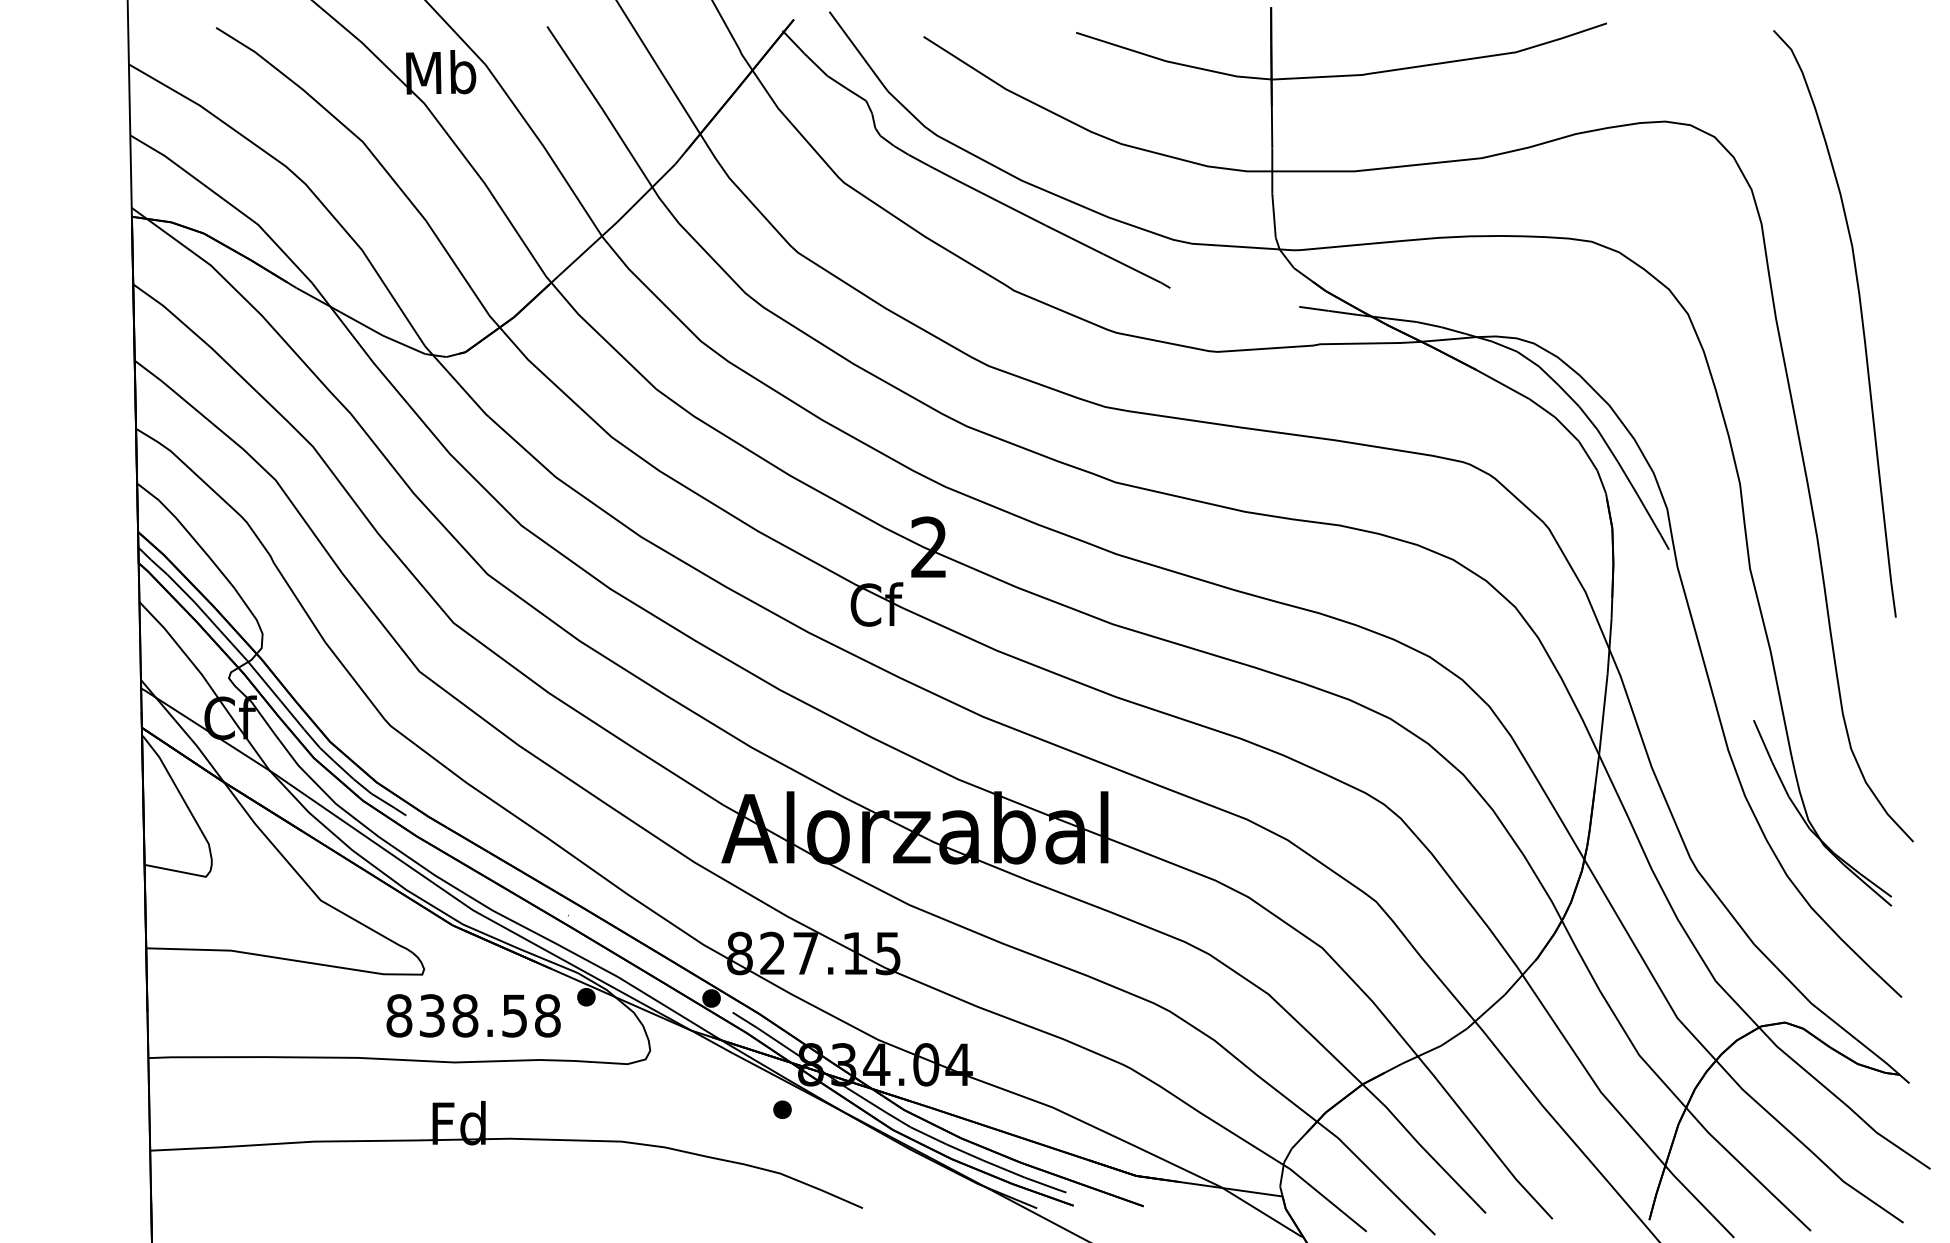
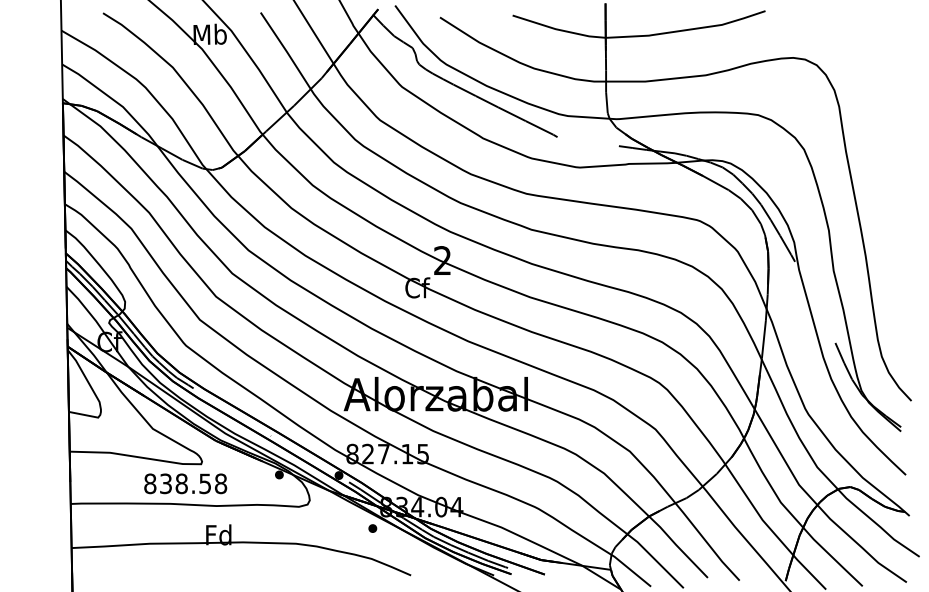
curve: (1860, 324) -> (886, 154), removed
text: (473, 1015) -> (185, 483), moved

